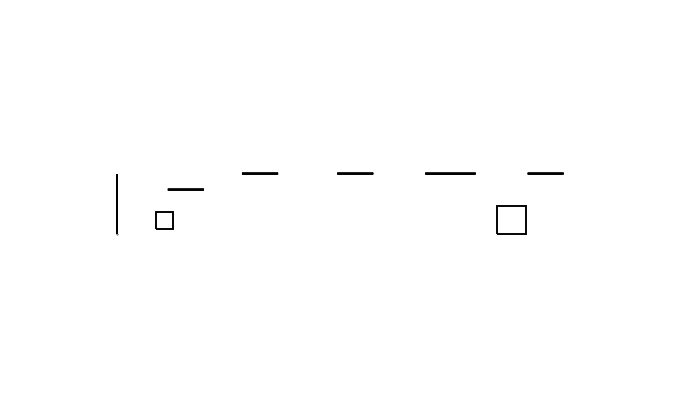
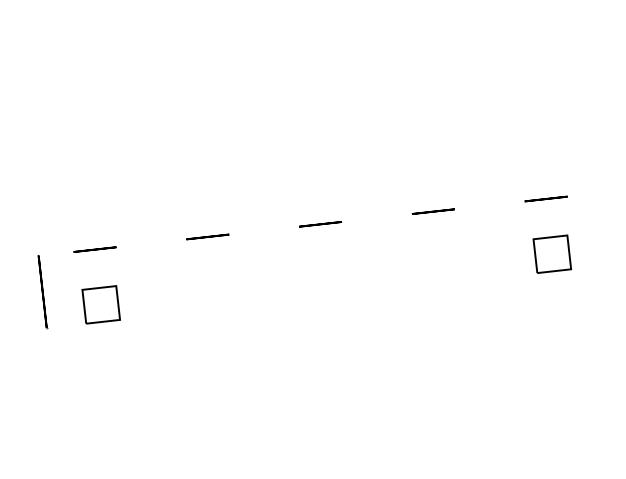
circle: (450, 173) -> (433, 211), size x0.71
circle: (185, 189) -> (94, 249), moved
part: (164, 219) -> (100, 304), size x1.67
part: (511, 219) -> (552, 253), moved

